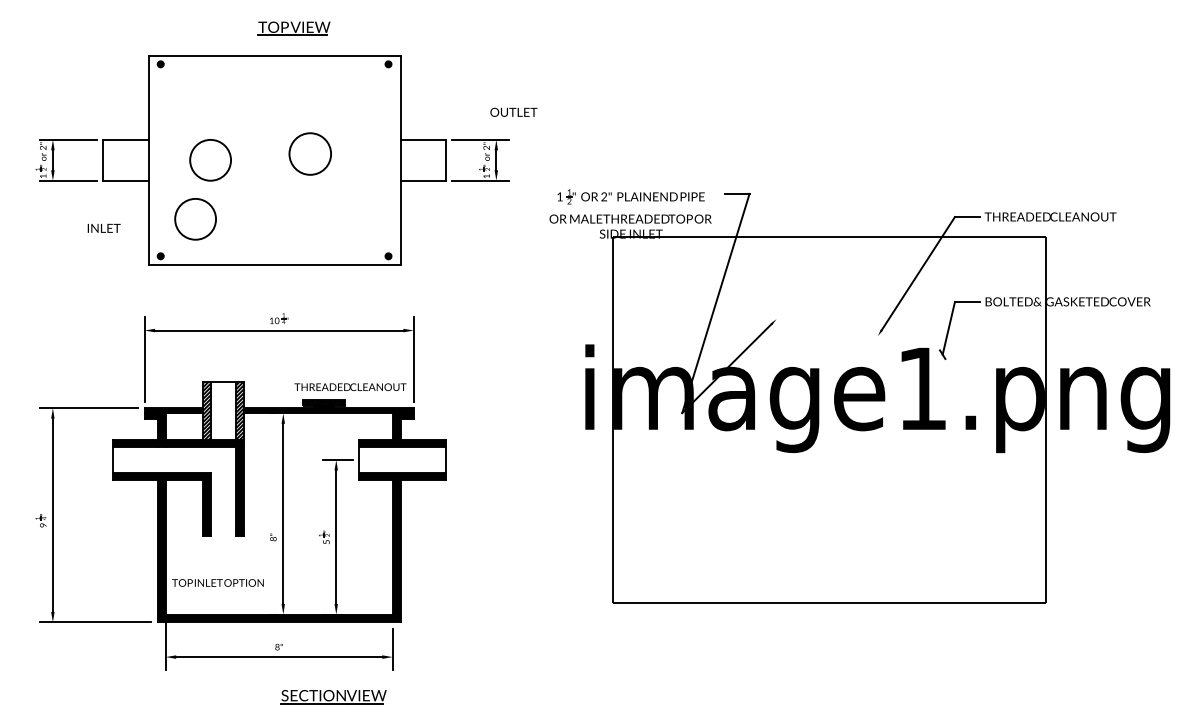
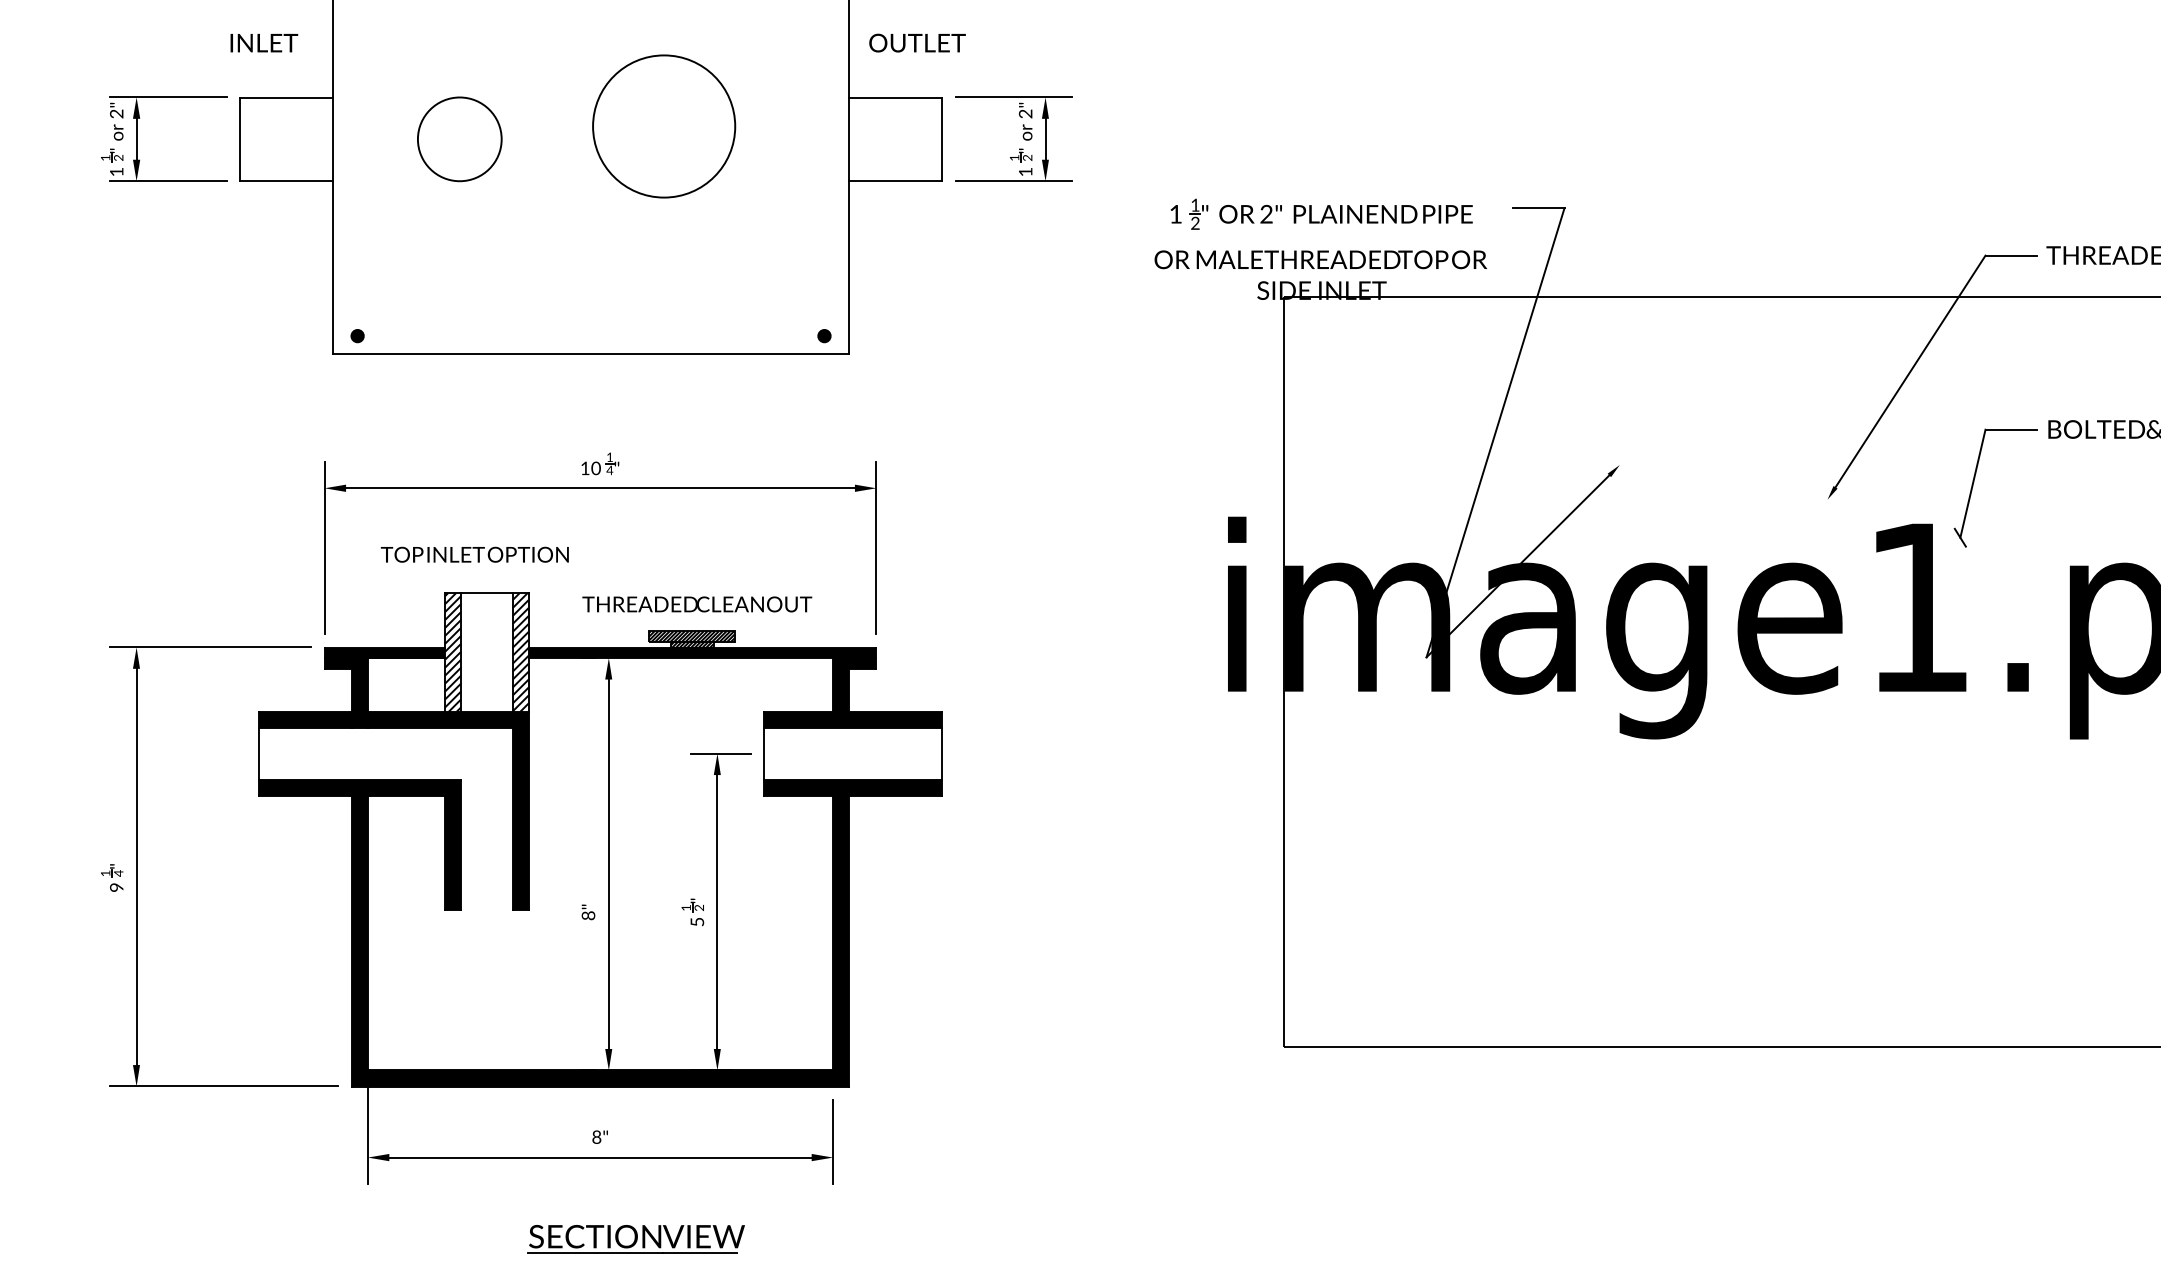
text: (513, 111) -> (916, 41), moved
circle: (309, 153) -> (662, 125), size x1.67
circle: (195, 219) -> (428, 260), removed
text: (103, 227) -> (262, 41), moved
text: (350, 387) -> (697, 605), moved
text: (217, 582) -> (473, 553), moved
part: (333, 697) -> (635, 1240), moved

